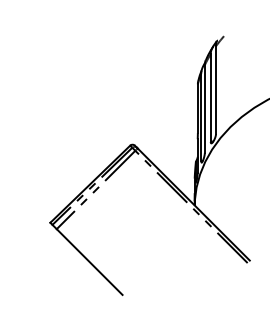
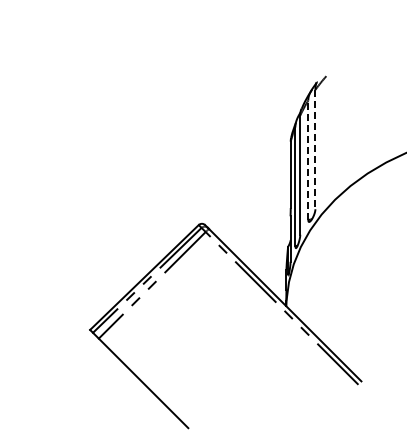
line: (216, 90) -> (315, 149), solid -> dashed
line: (210, 98) -> (308, 160), solid -> dashed

